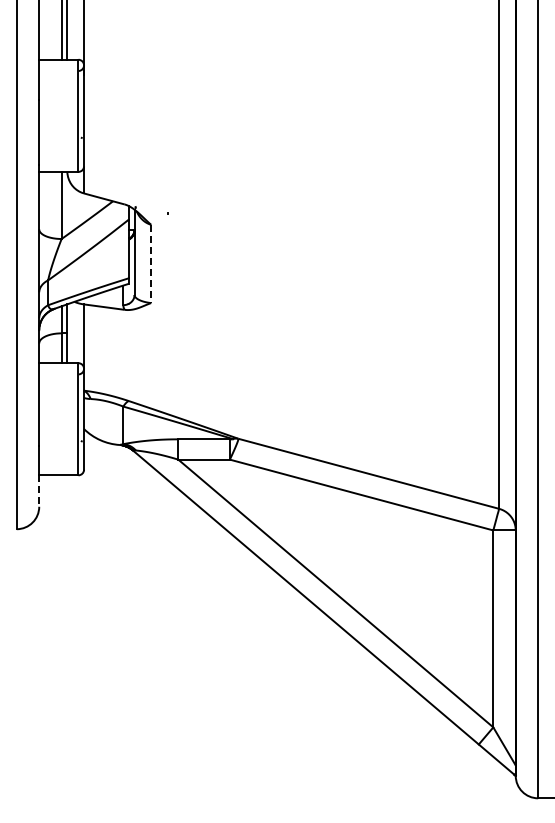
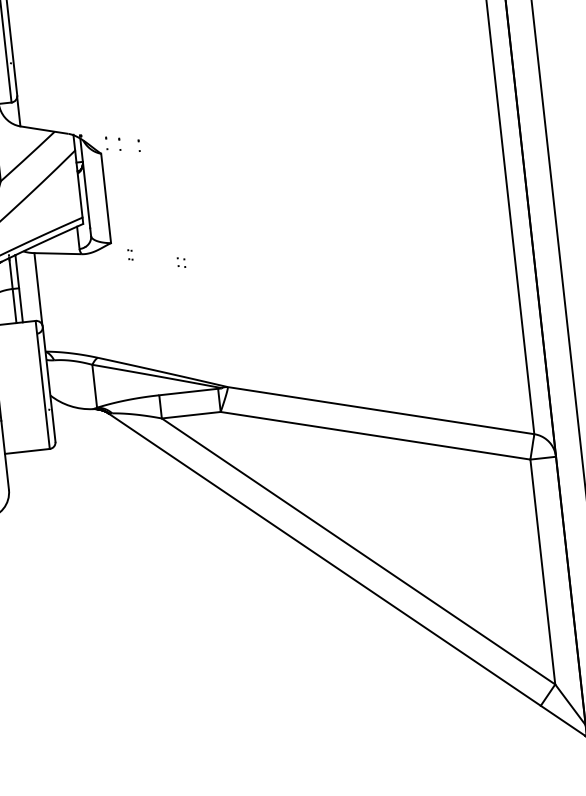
line: (151, 264) -> (106, 199), dashed -> solid
line: (39, 491) -> (7, 472), dashed -> solid

